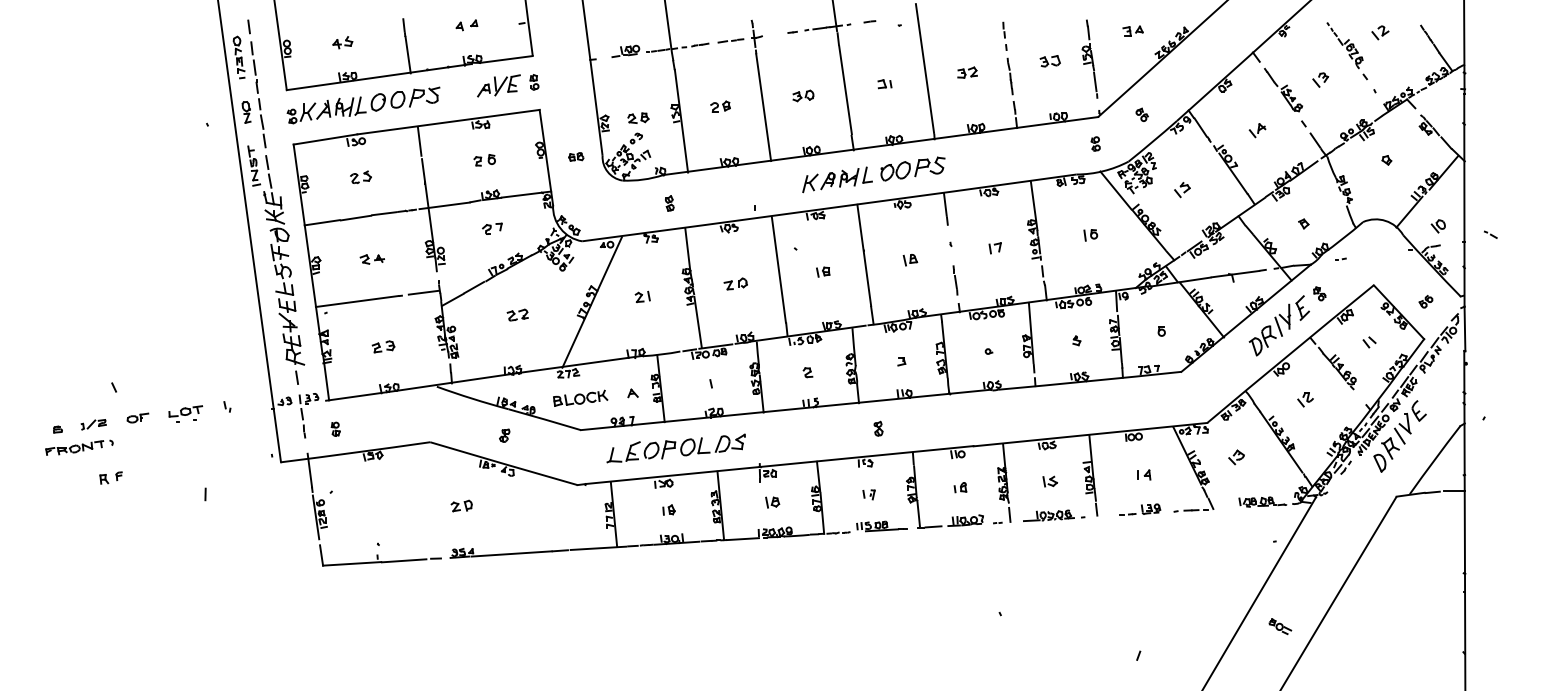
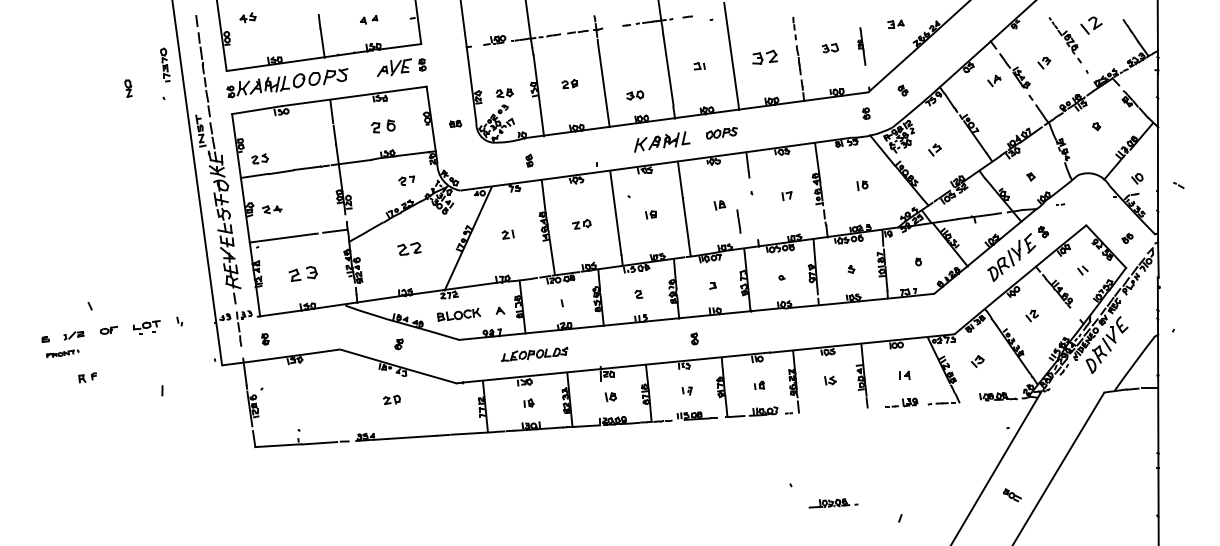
part: (1380, 32) -> (1091, 25), size x1.6
part: (342, 42) -> (247, 17), moved
part: (238, 57) -> (164, 65), moved
part: (1089, 58) -> (861, 46), size x0.6
part: (967, 72) -> (764, 57), size x1.6
part: (803, 95) -> (635, 95), moved
part: (246, 112) -> (128, 88), moved
part: (1257, 130) -> (994, 80), moved
part: (484, 160) -> (383, 126), size x1.4
part: (912, 168) -> (721, 133), size x0.6
part: (360, 177) -> (259, 159), moved
part: (492, 228) -> (406, 180), moved
part: (371, 259) -> (271, 209), moved
line: (955, 280) -> (738, 221), moved
part: (517, 314) -> (409, 248), size x1.4
part: (383, 346) -> (303, 273), size x1.6
part: (79, 447) -> (62, 353), size x0.6
part: (675, 448) -> (534, 354), size x0.6
part: (461, 505) -> (391, 399), moved
part: (1054, 515) -> (833, 503), moved

